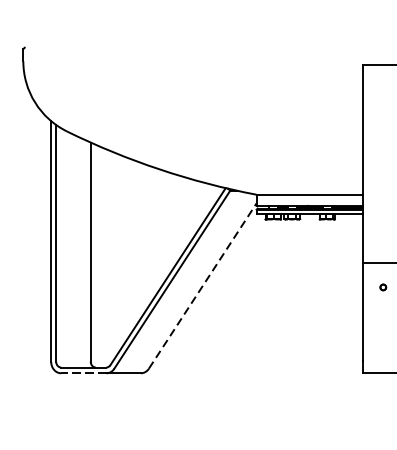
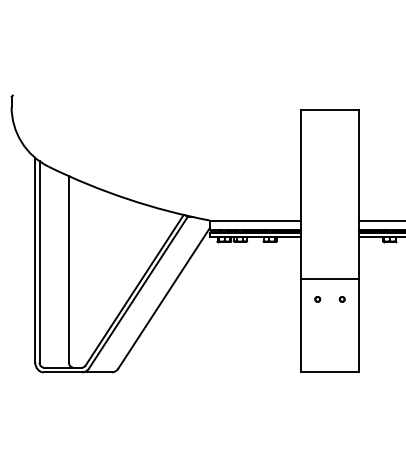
line: (203, 286) -> (164, 298), dashed -> solid
line: (83, 373) -> (62, 372), dashed -> solid

